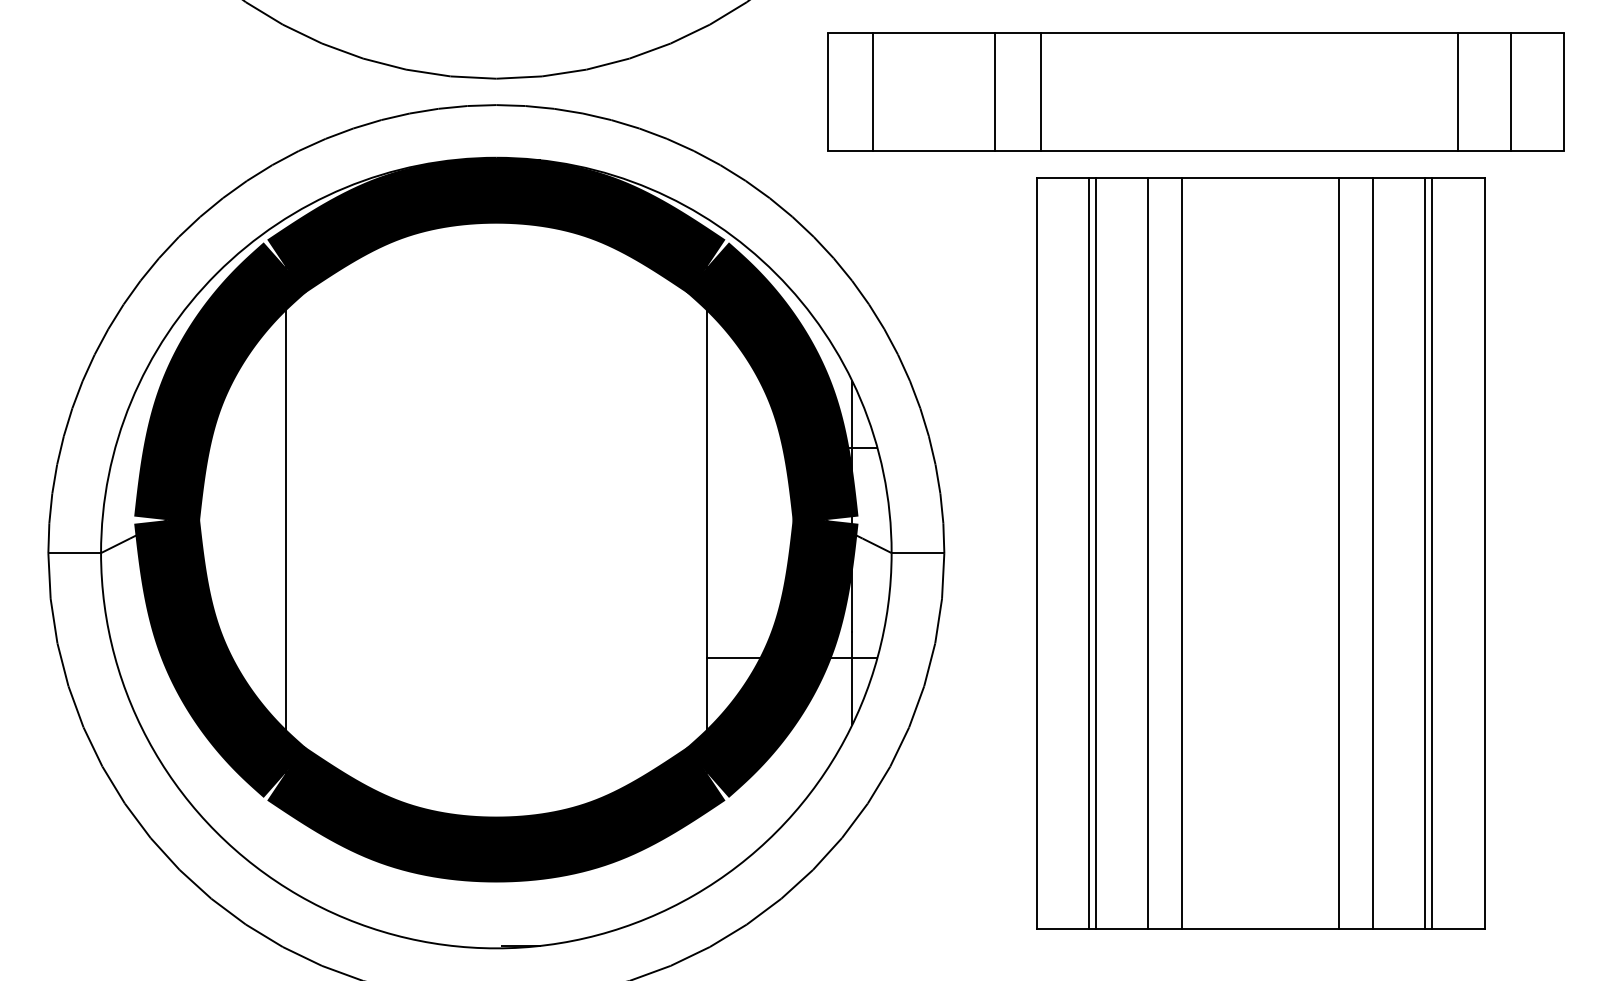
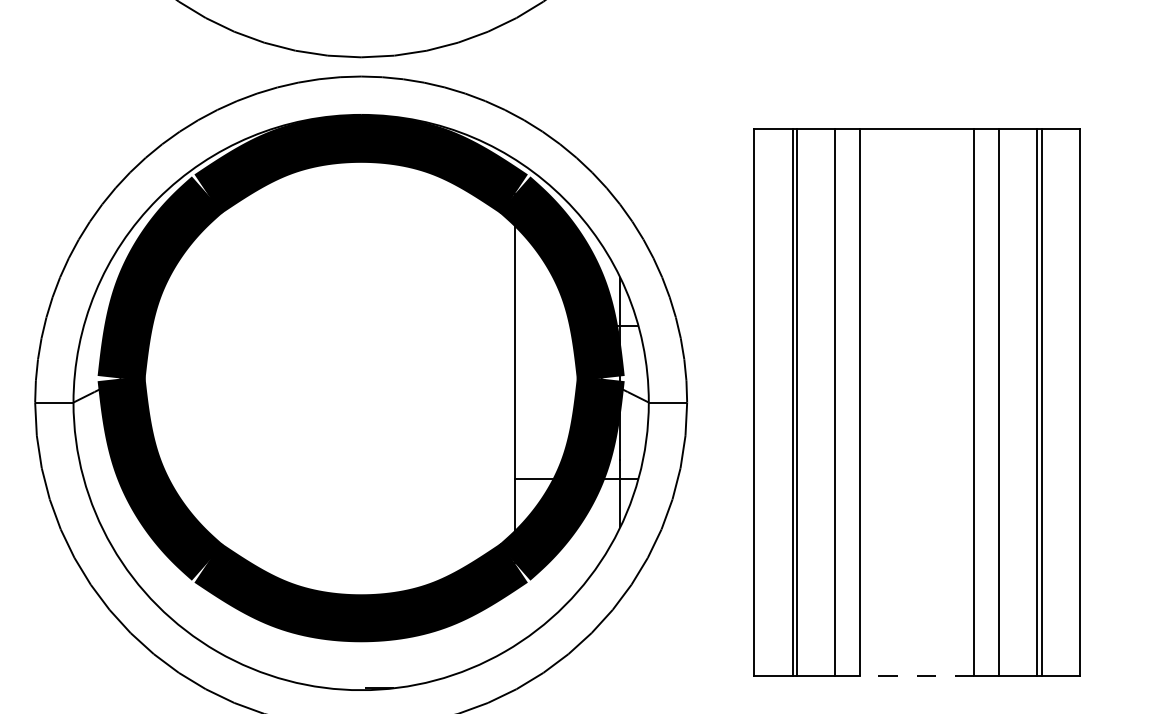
part: (1195, 91) -> (869, 66), removed
line: (285, 520) -> (207, 378), removed
line: (1260, 928) -> (917, 675), solid -> dashed

